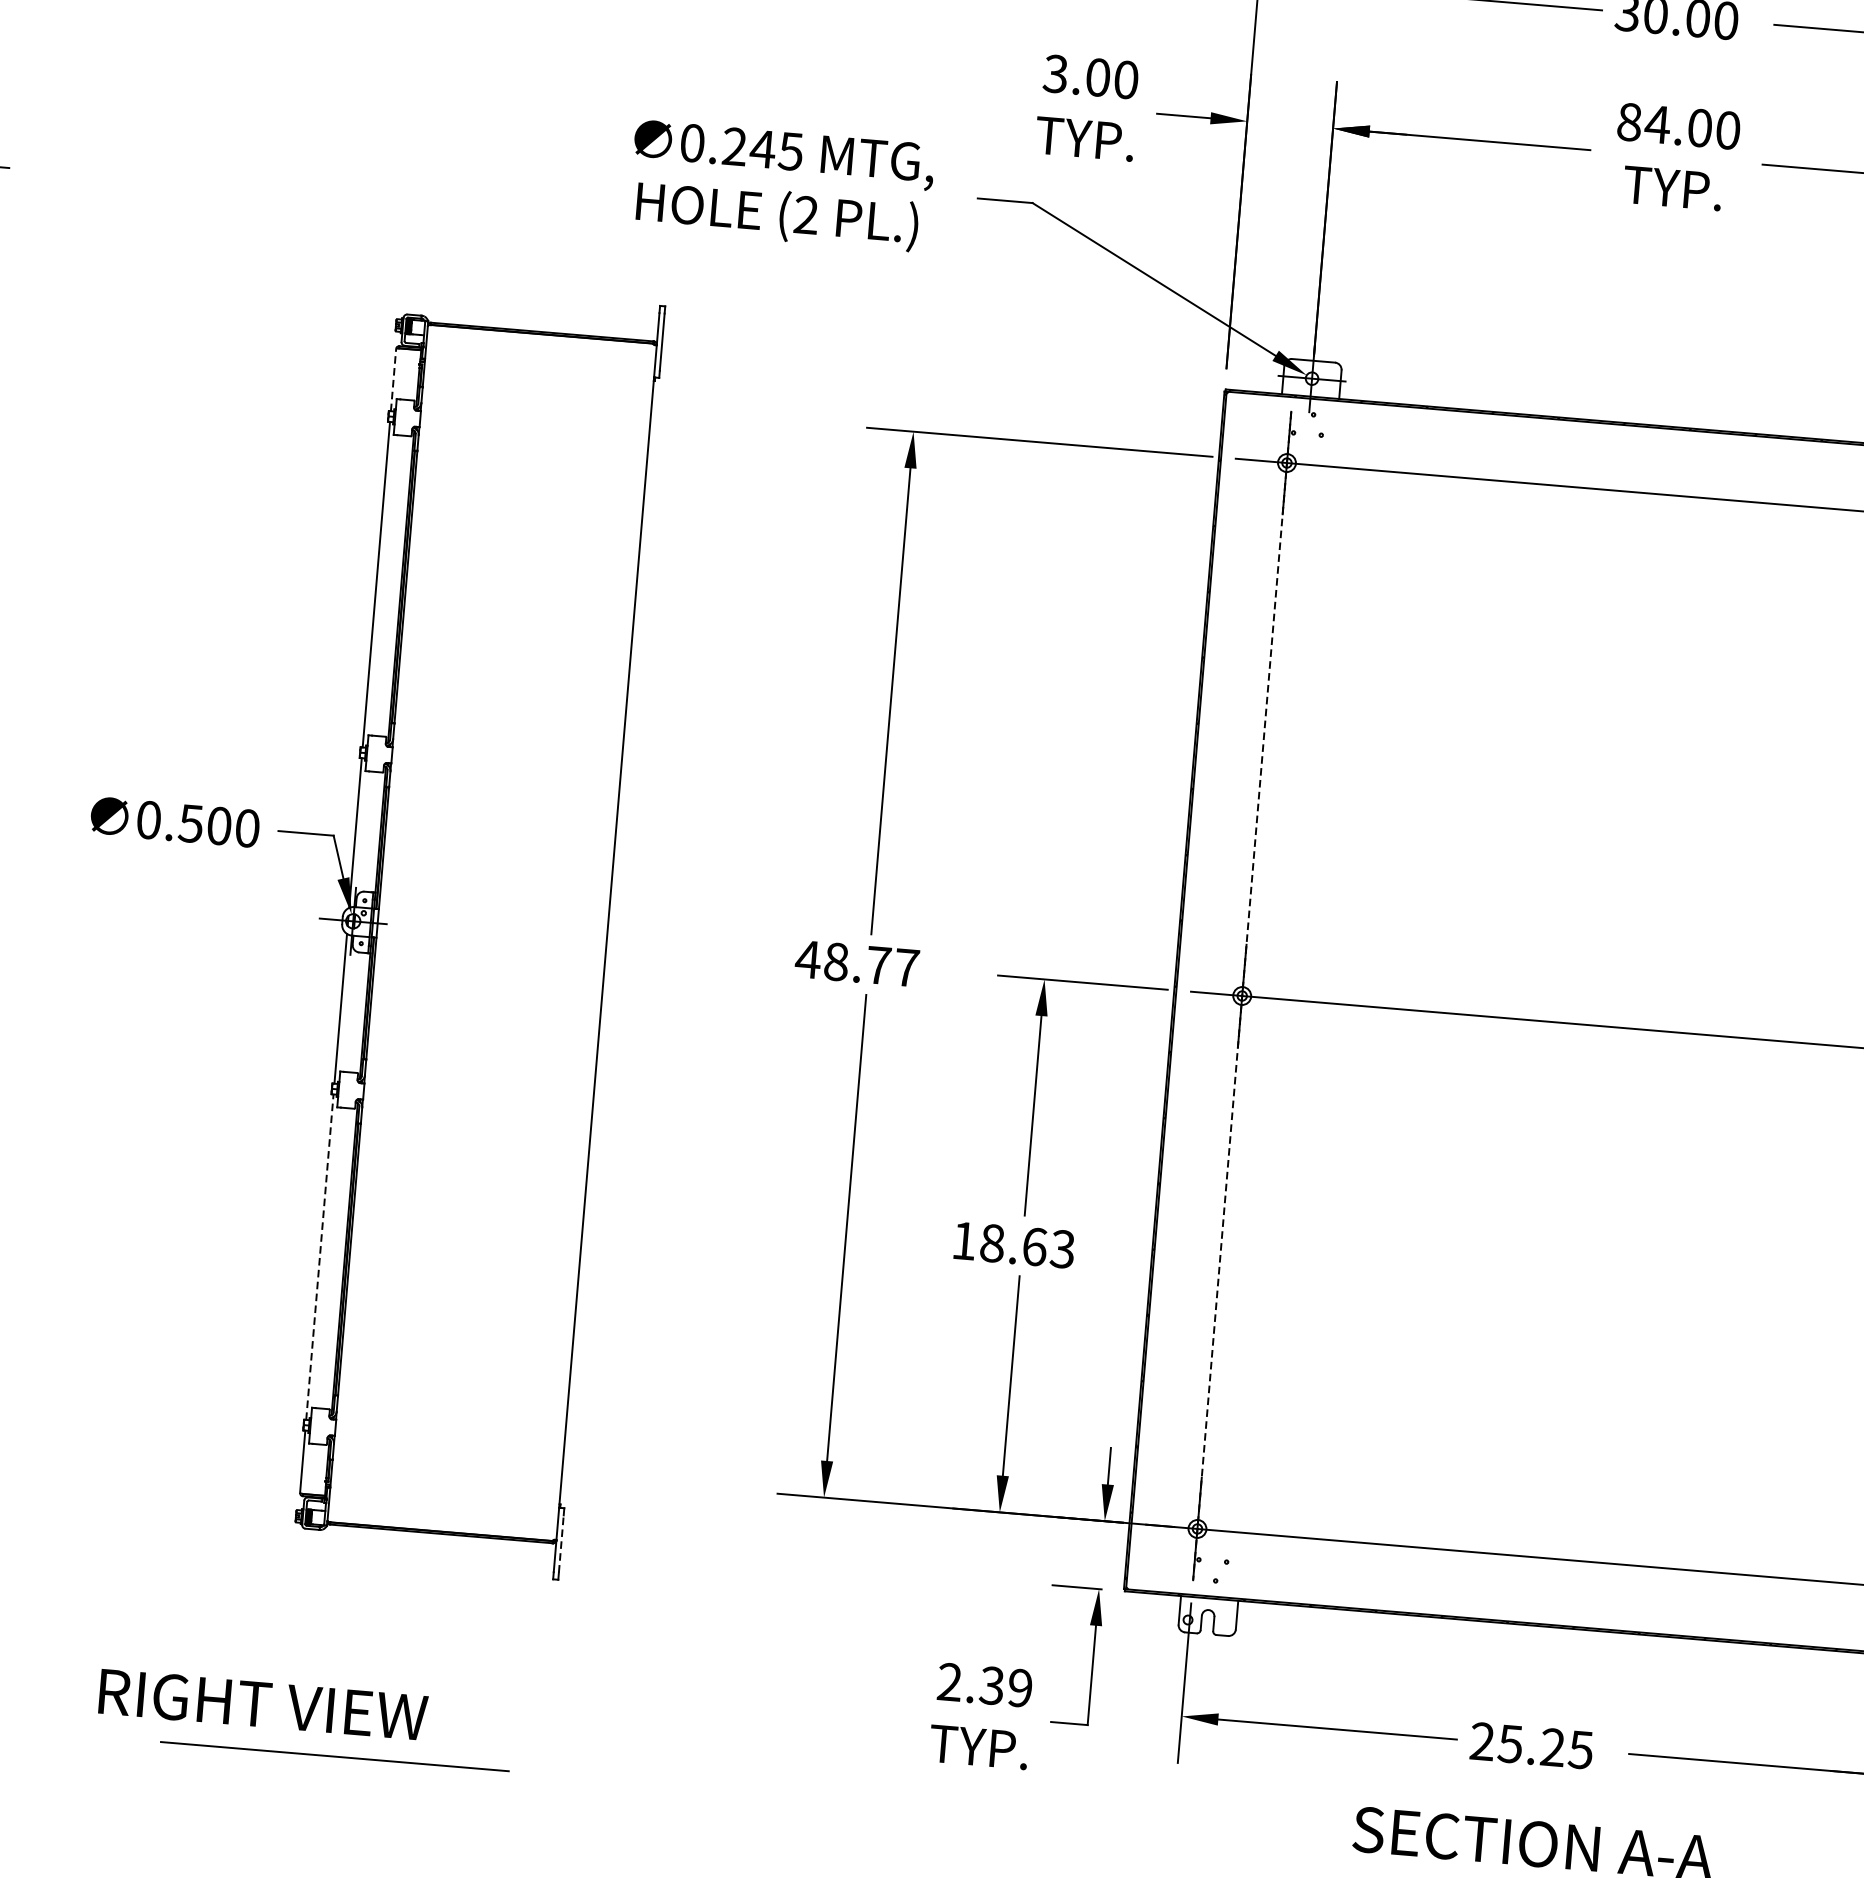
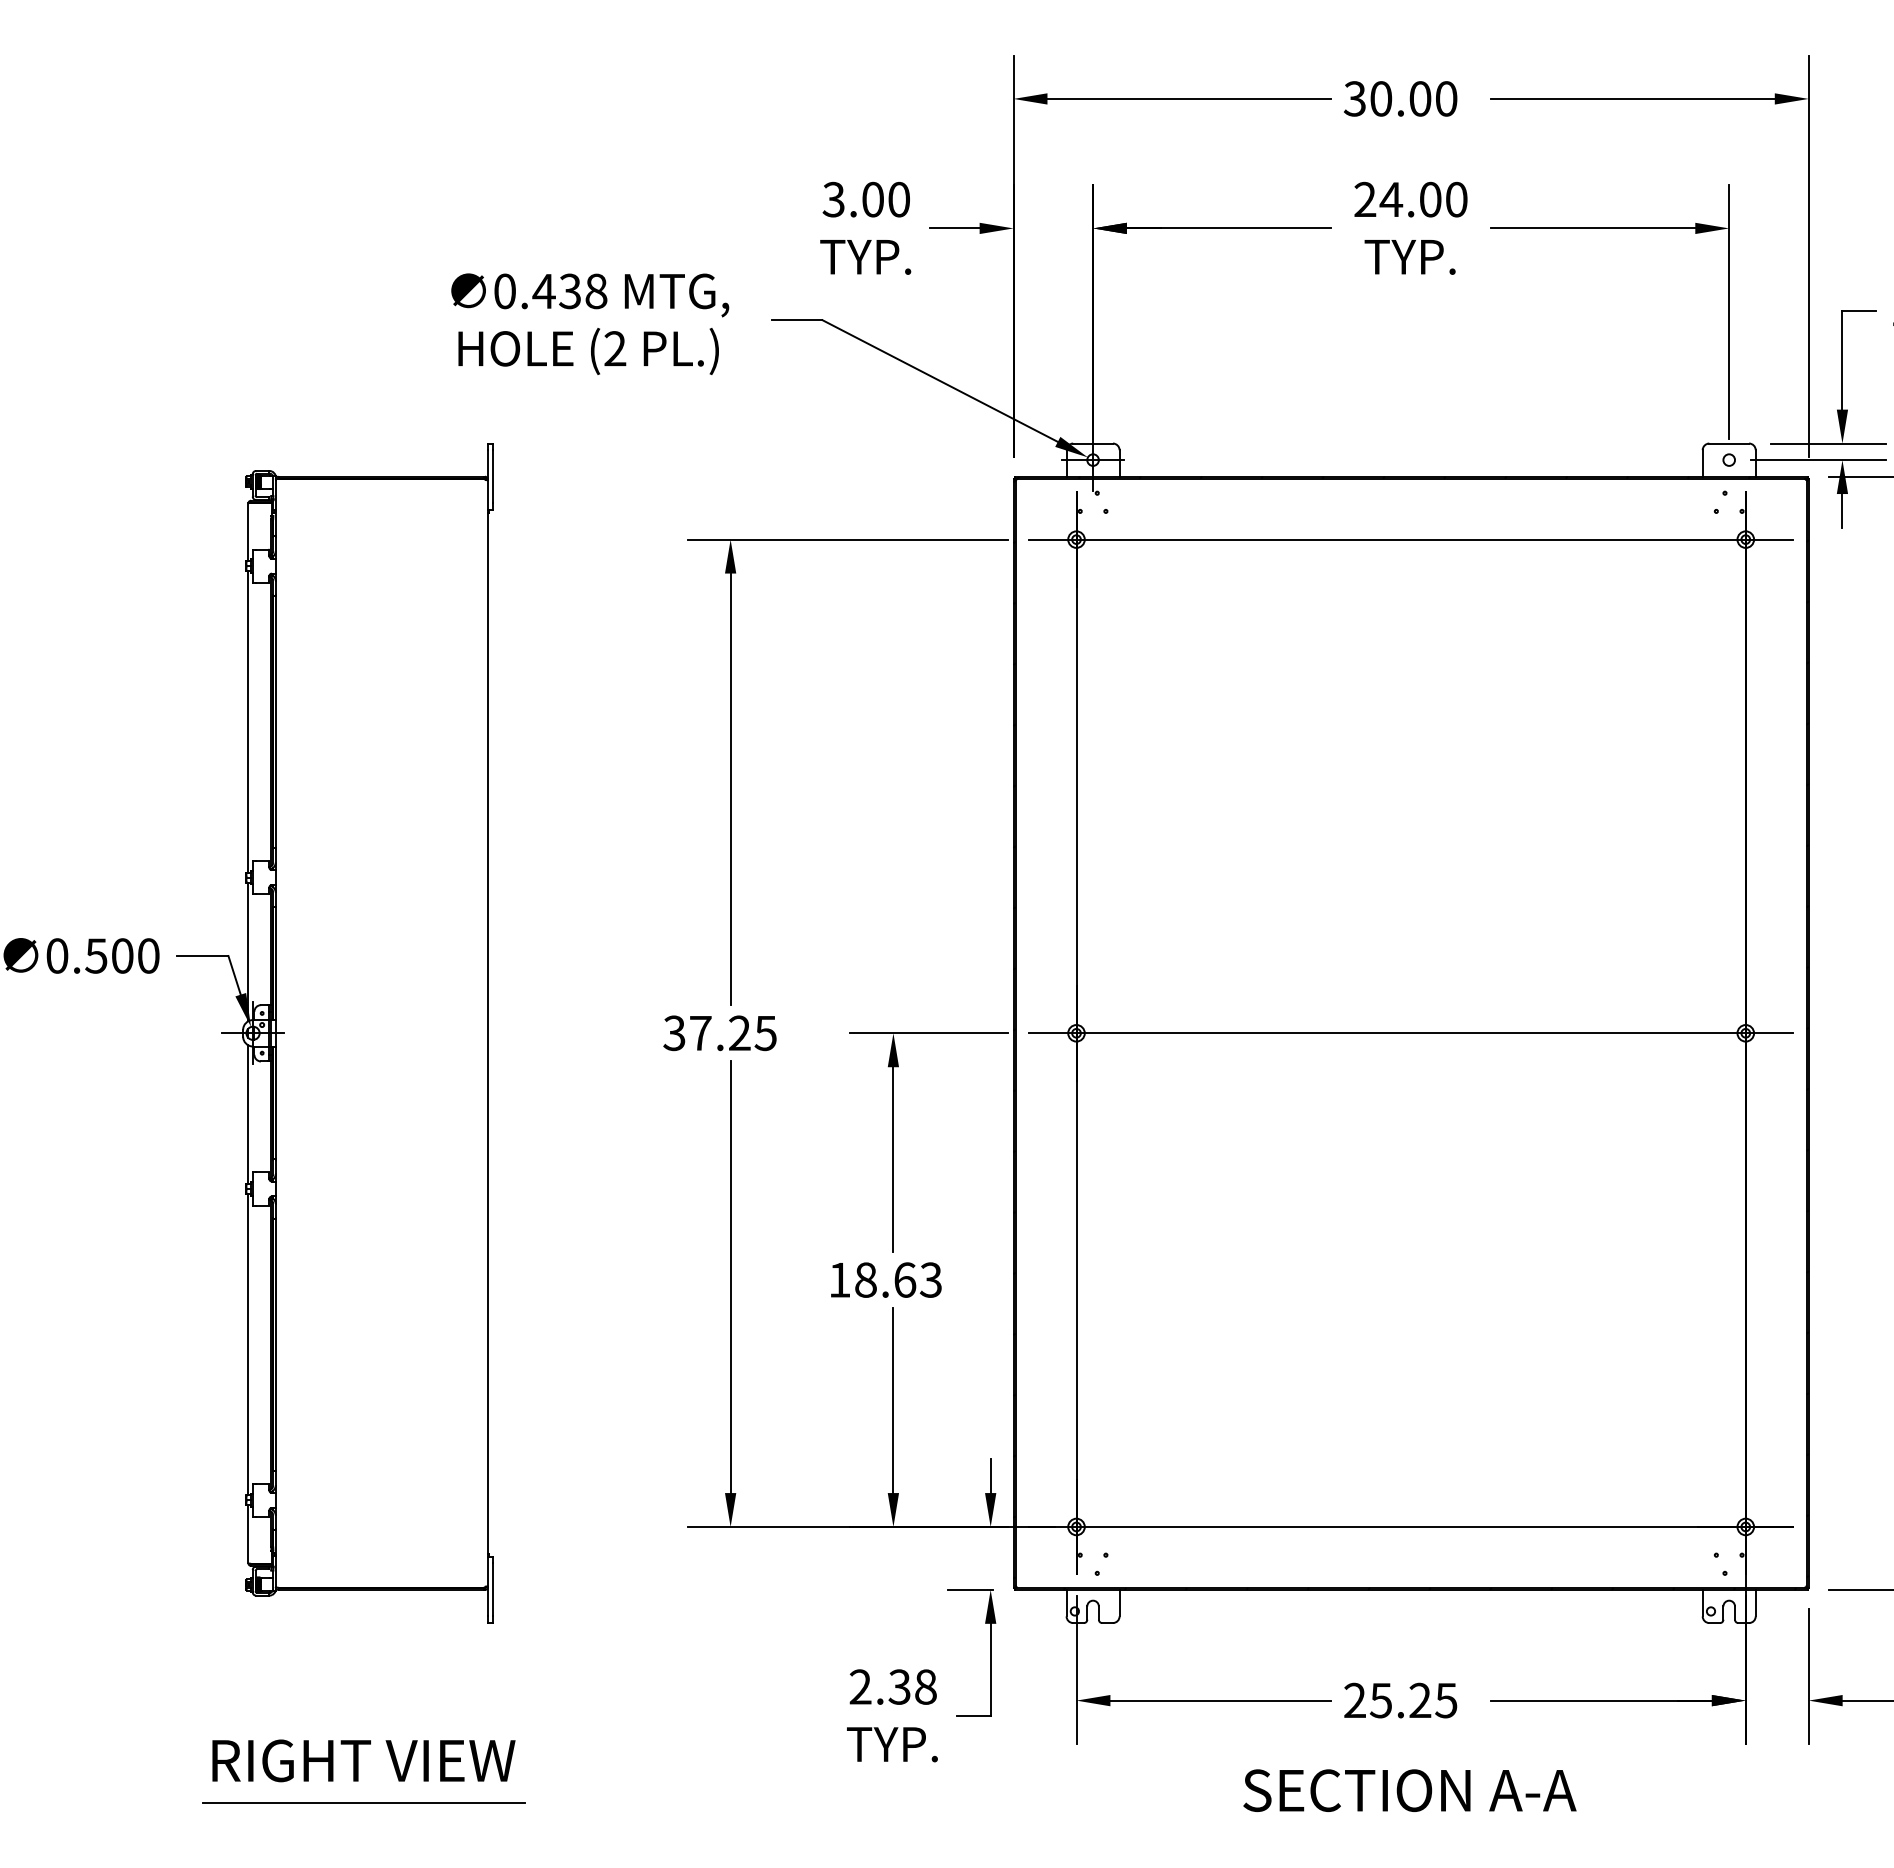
text: (1629, 122) -> (1365, 199), 84.00 -> 24.00
text: (762, 149) -> (569, 291), 0.245 -> 0.438
line: (393, 380) -> (248, 532), dashed -> solid
text: (856, 963) -> (719, 1033), 48.77 -> 37.25
line: (1242, 996) -> (1076, 1033), dashed -> solid
line: (320, 1256) -> (248, 1344), dashed -> solid
line: (561, 1543) -> (492, 1589), dashed -> solid
text: (1019, 1687) -> (925, 1686), 2.39 -> 2.38
text: (262, 1704) -> (363, 1760), moved
line: (334, 1756) -> (363, 1802), moved

